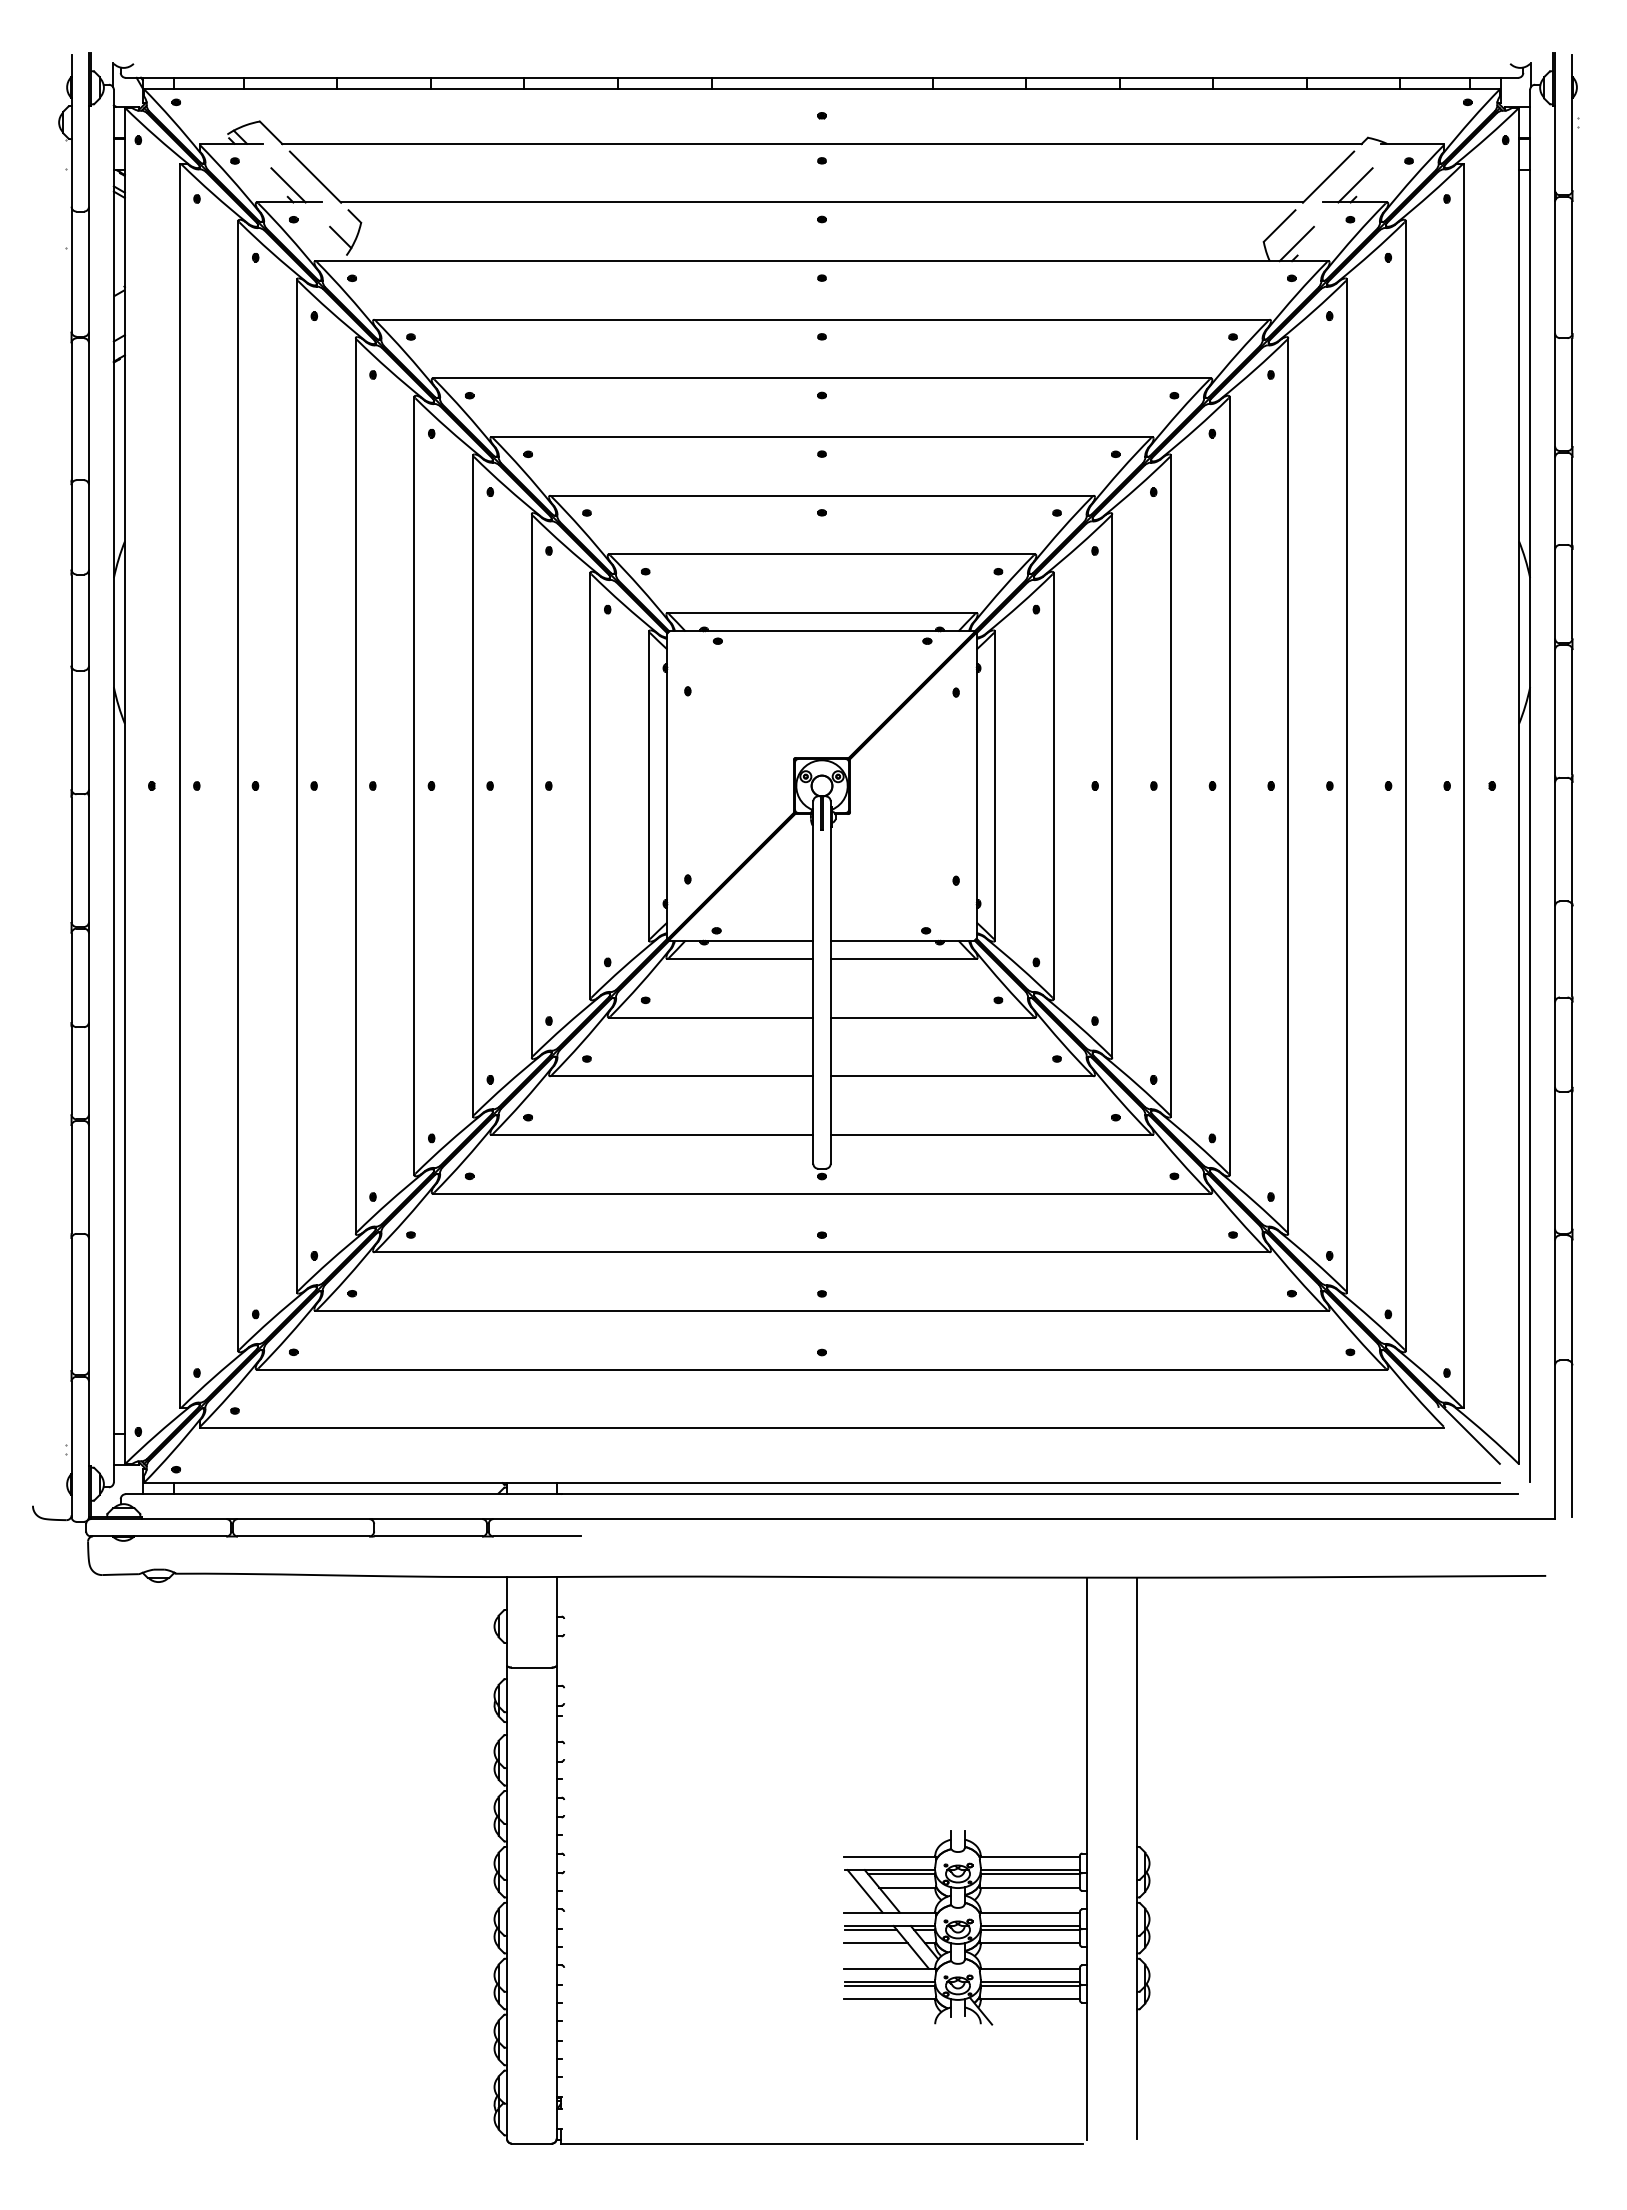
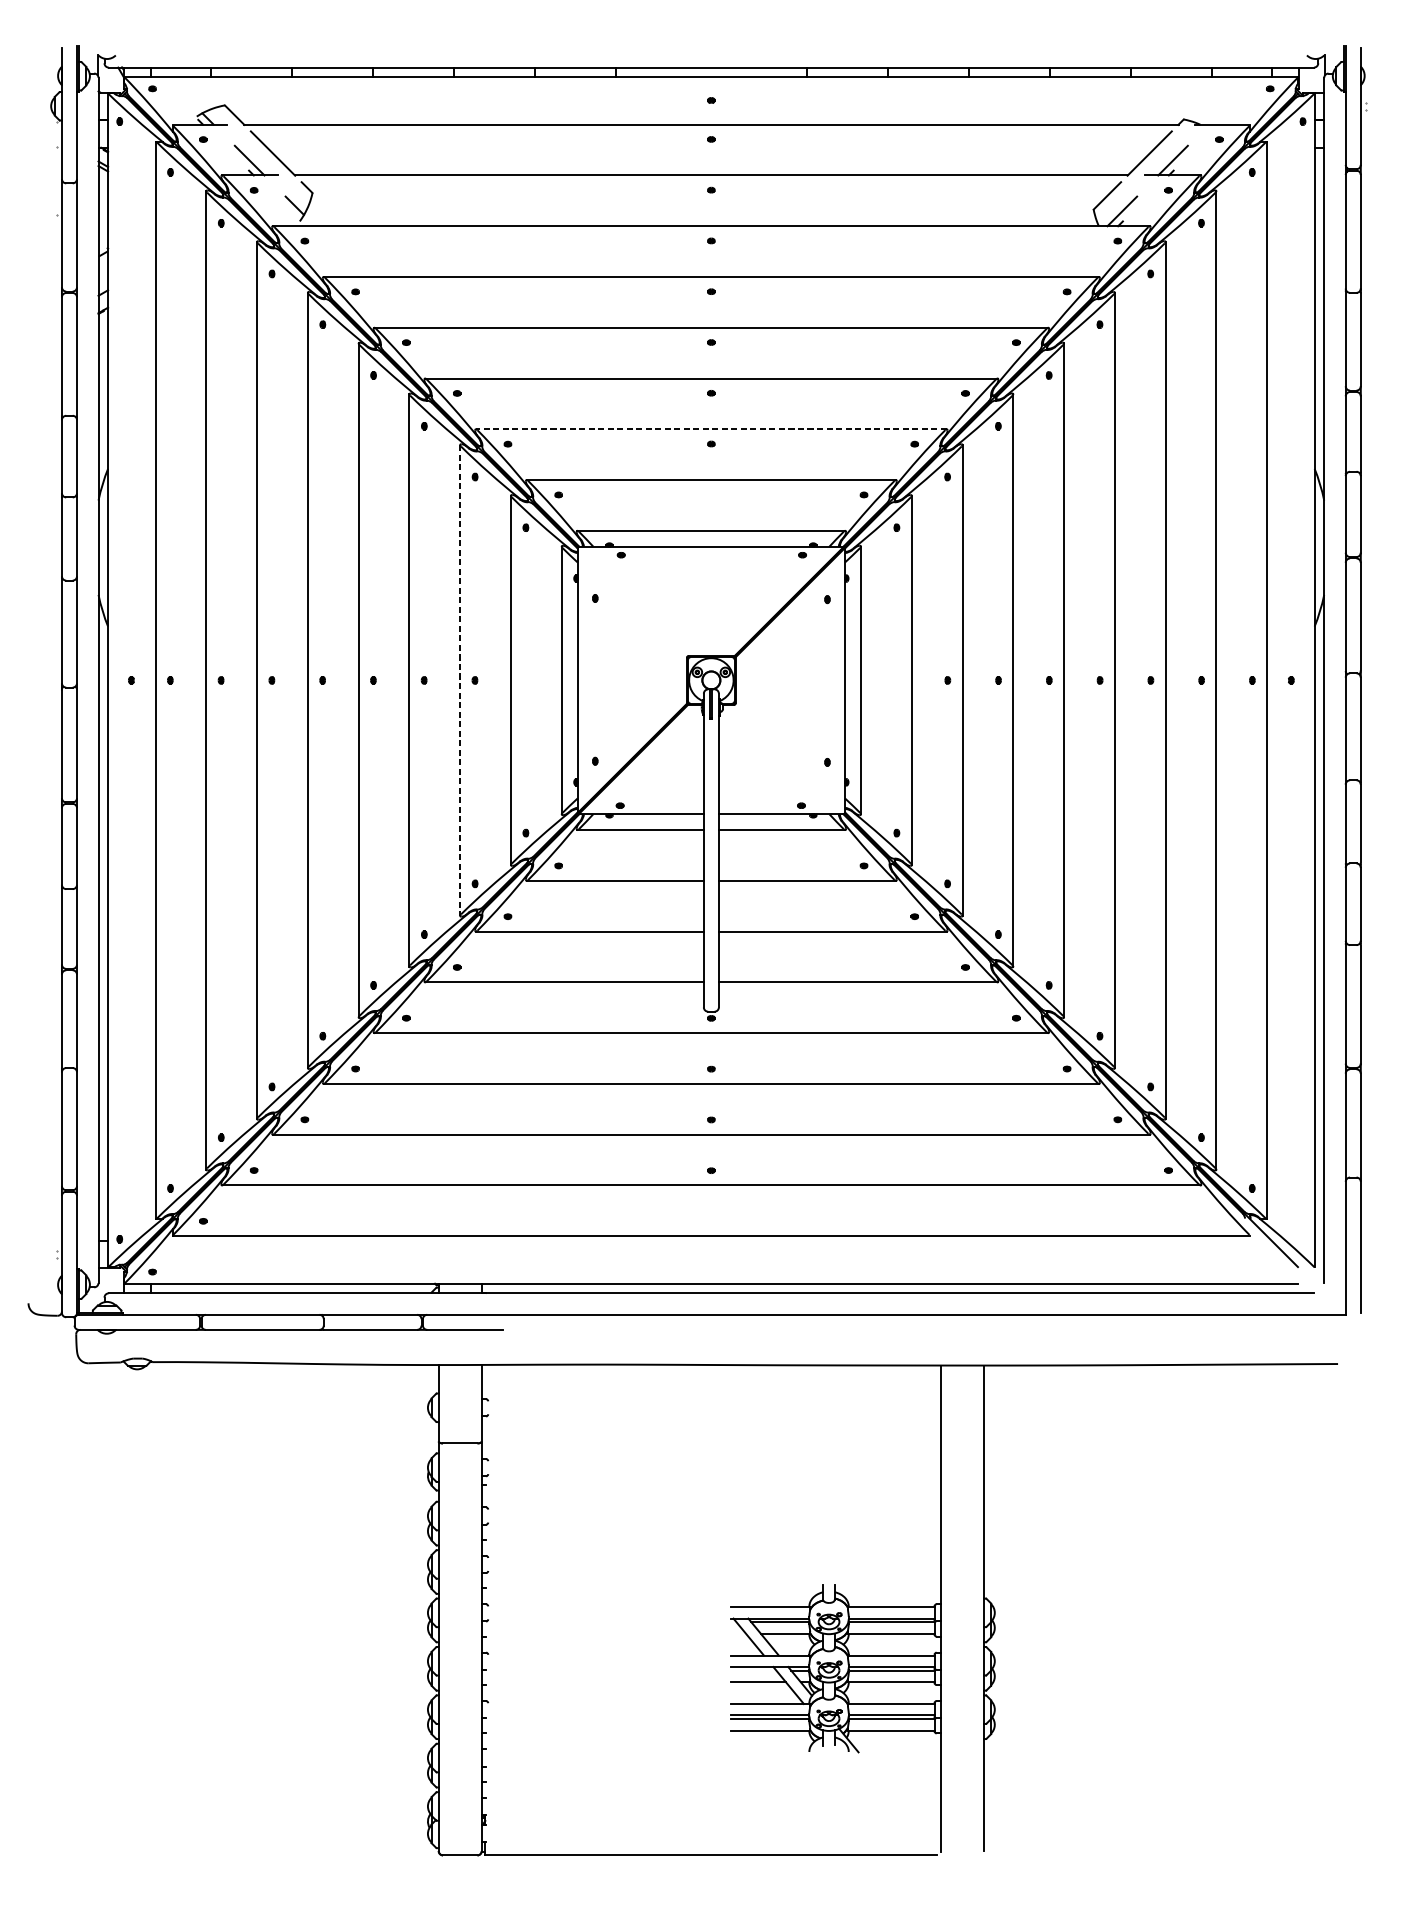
line: (821, 495) -> (710, 429), solid -> dashed
line: (531, 786) -> (459, 680), solid -> dashed
line: (870, 1930) -> (753, 1670), removed

